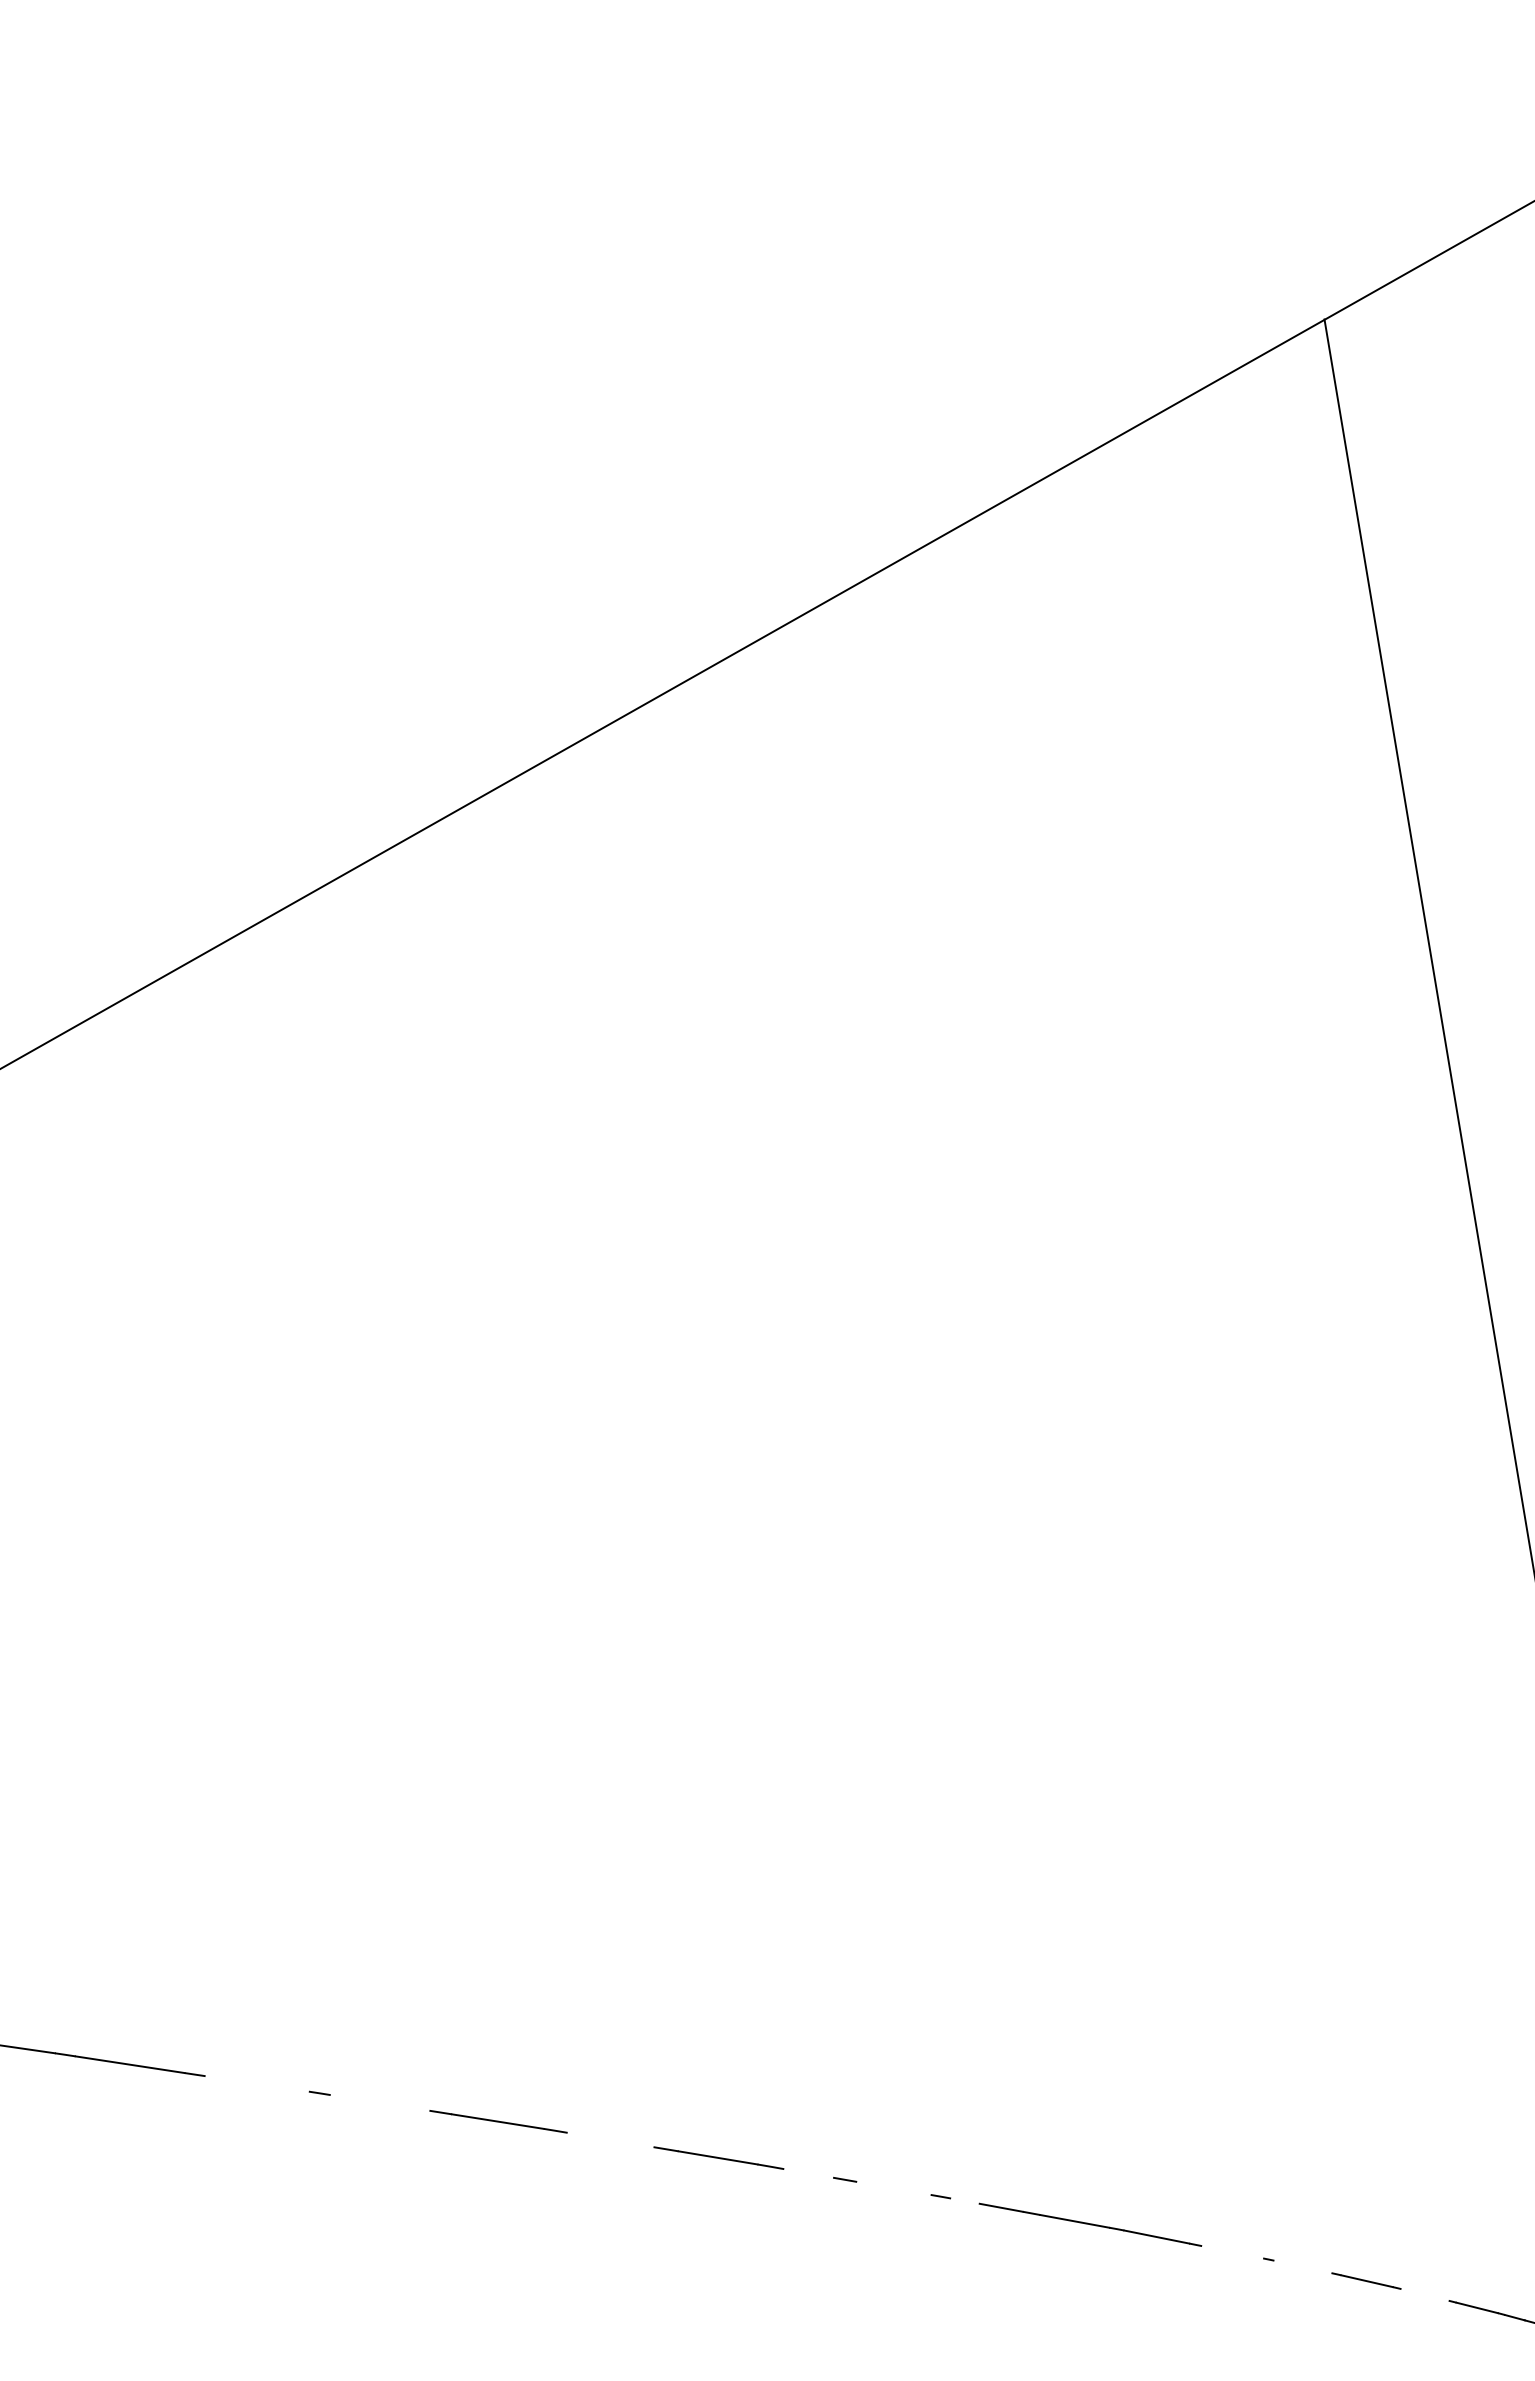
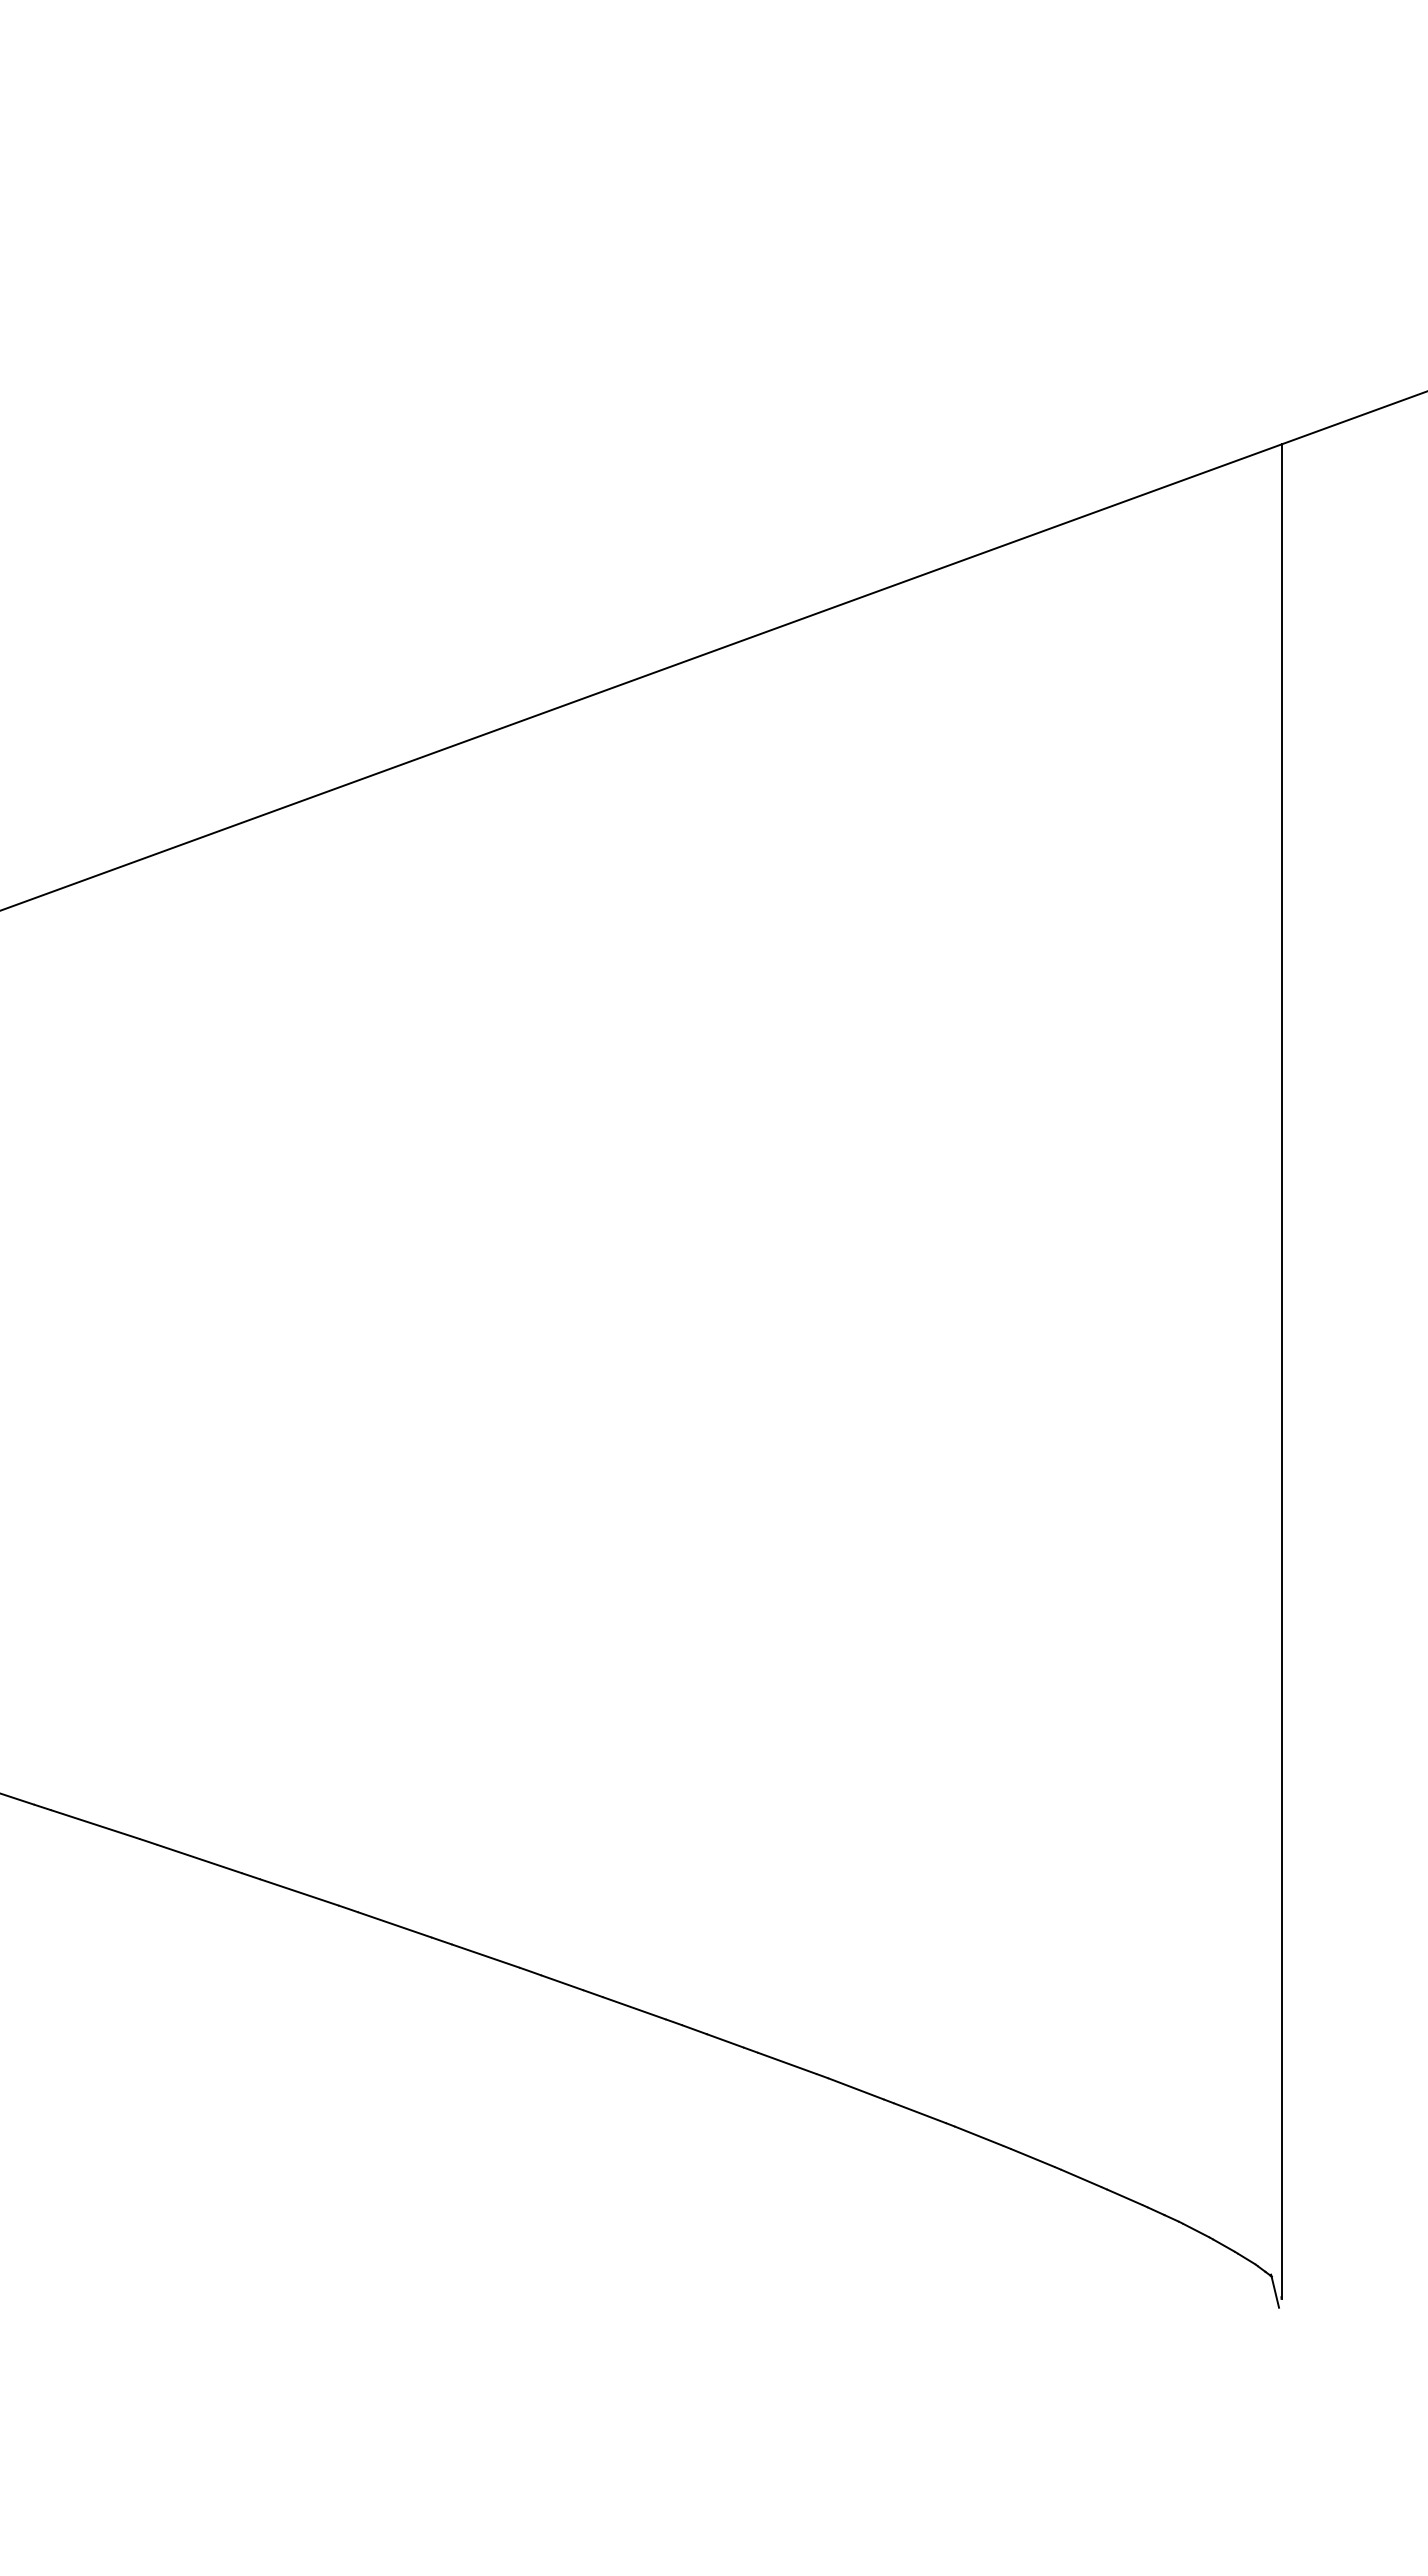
line: (257, 2083) -> (95, 1824), added
line: (380, 2103) -> (199, 1859), added
line: (610, 2139) -> (394, 1924), added
line: (808, 2173) -> (562, 1982), added
line: (893, 2188) -> (634, 2008), added
line: (964, 2200) -> (694, 2029), added
line: (1232, 2252) -> (919, 2113), added
line: (1302, 2266) -> (978, 2135), added
line: (1425, 2293) -> (1081, 2177), added

